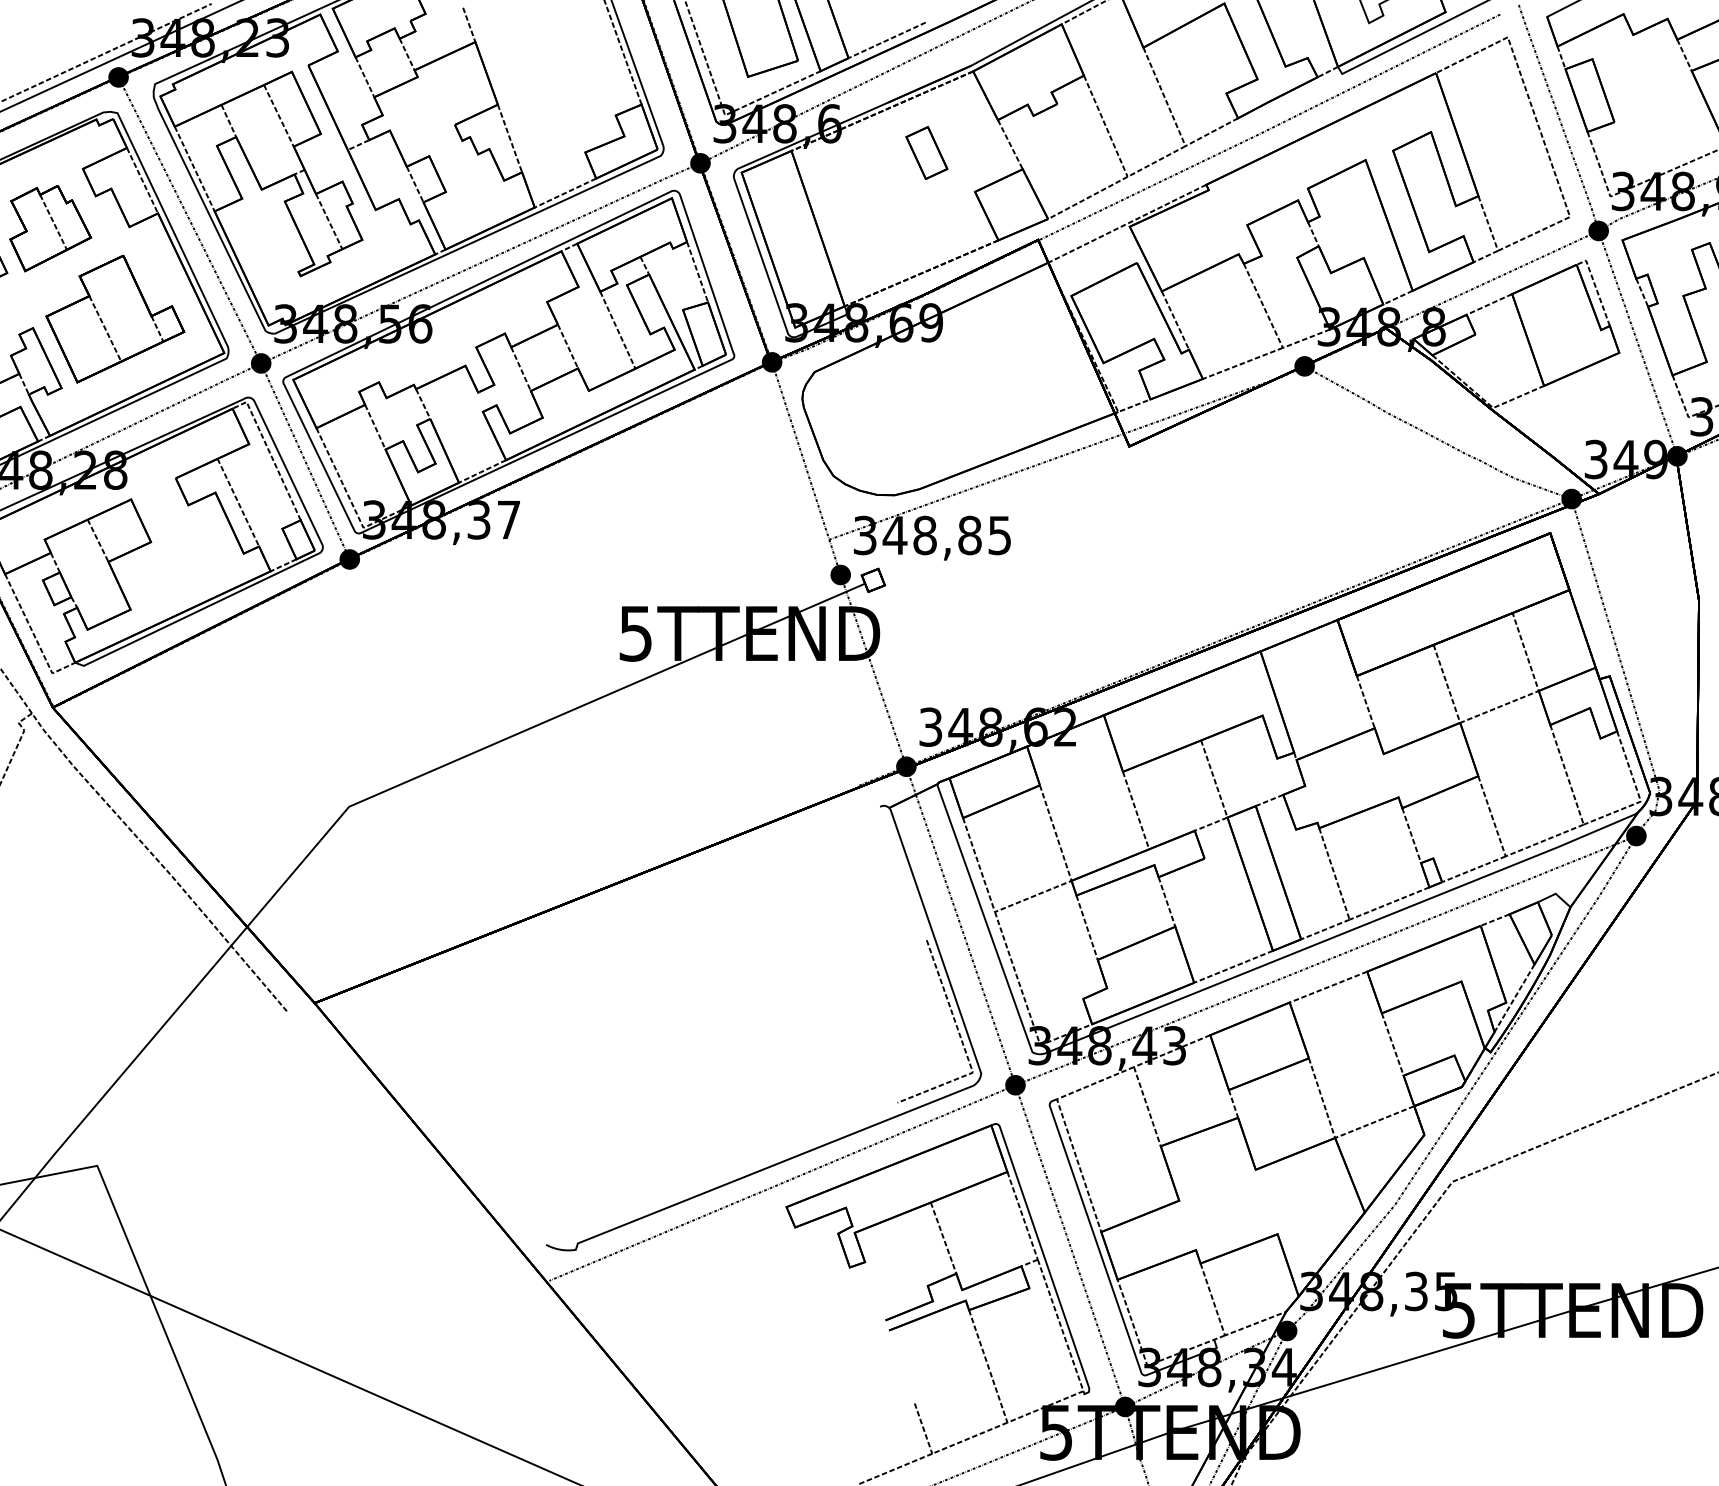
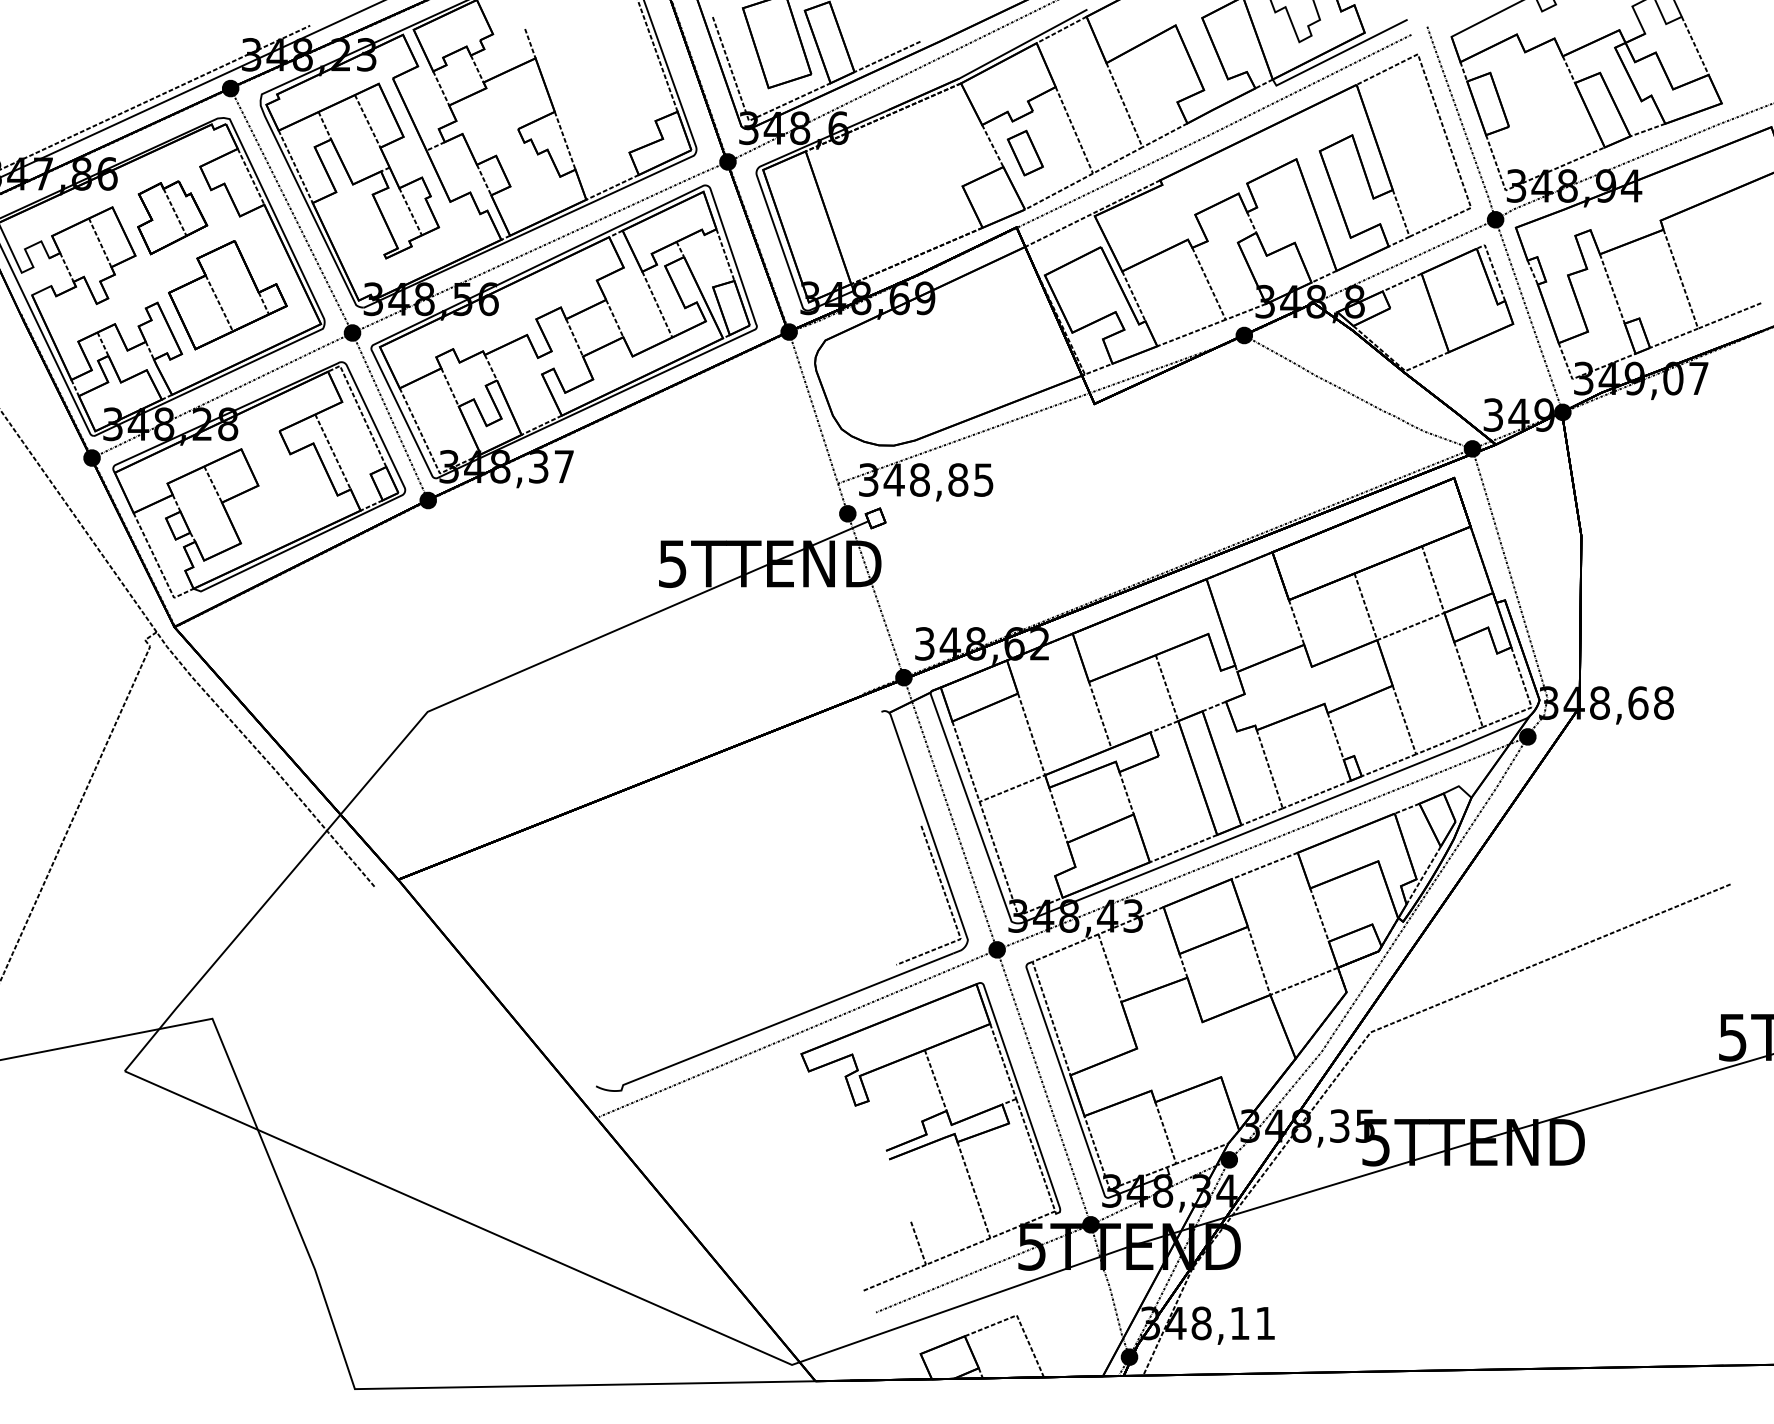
part: (925, 152) -> (1024, 152), moved

